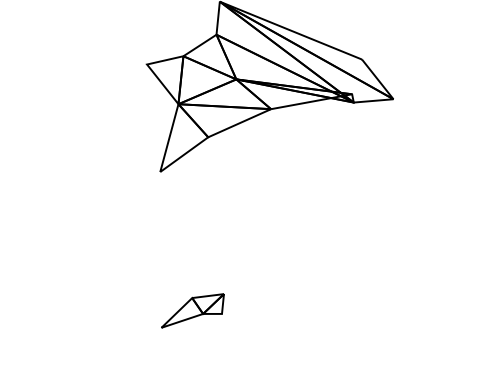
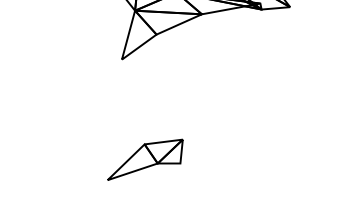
part: (192, 310) -> (145, 159), size x1.67

